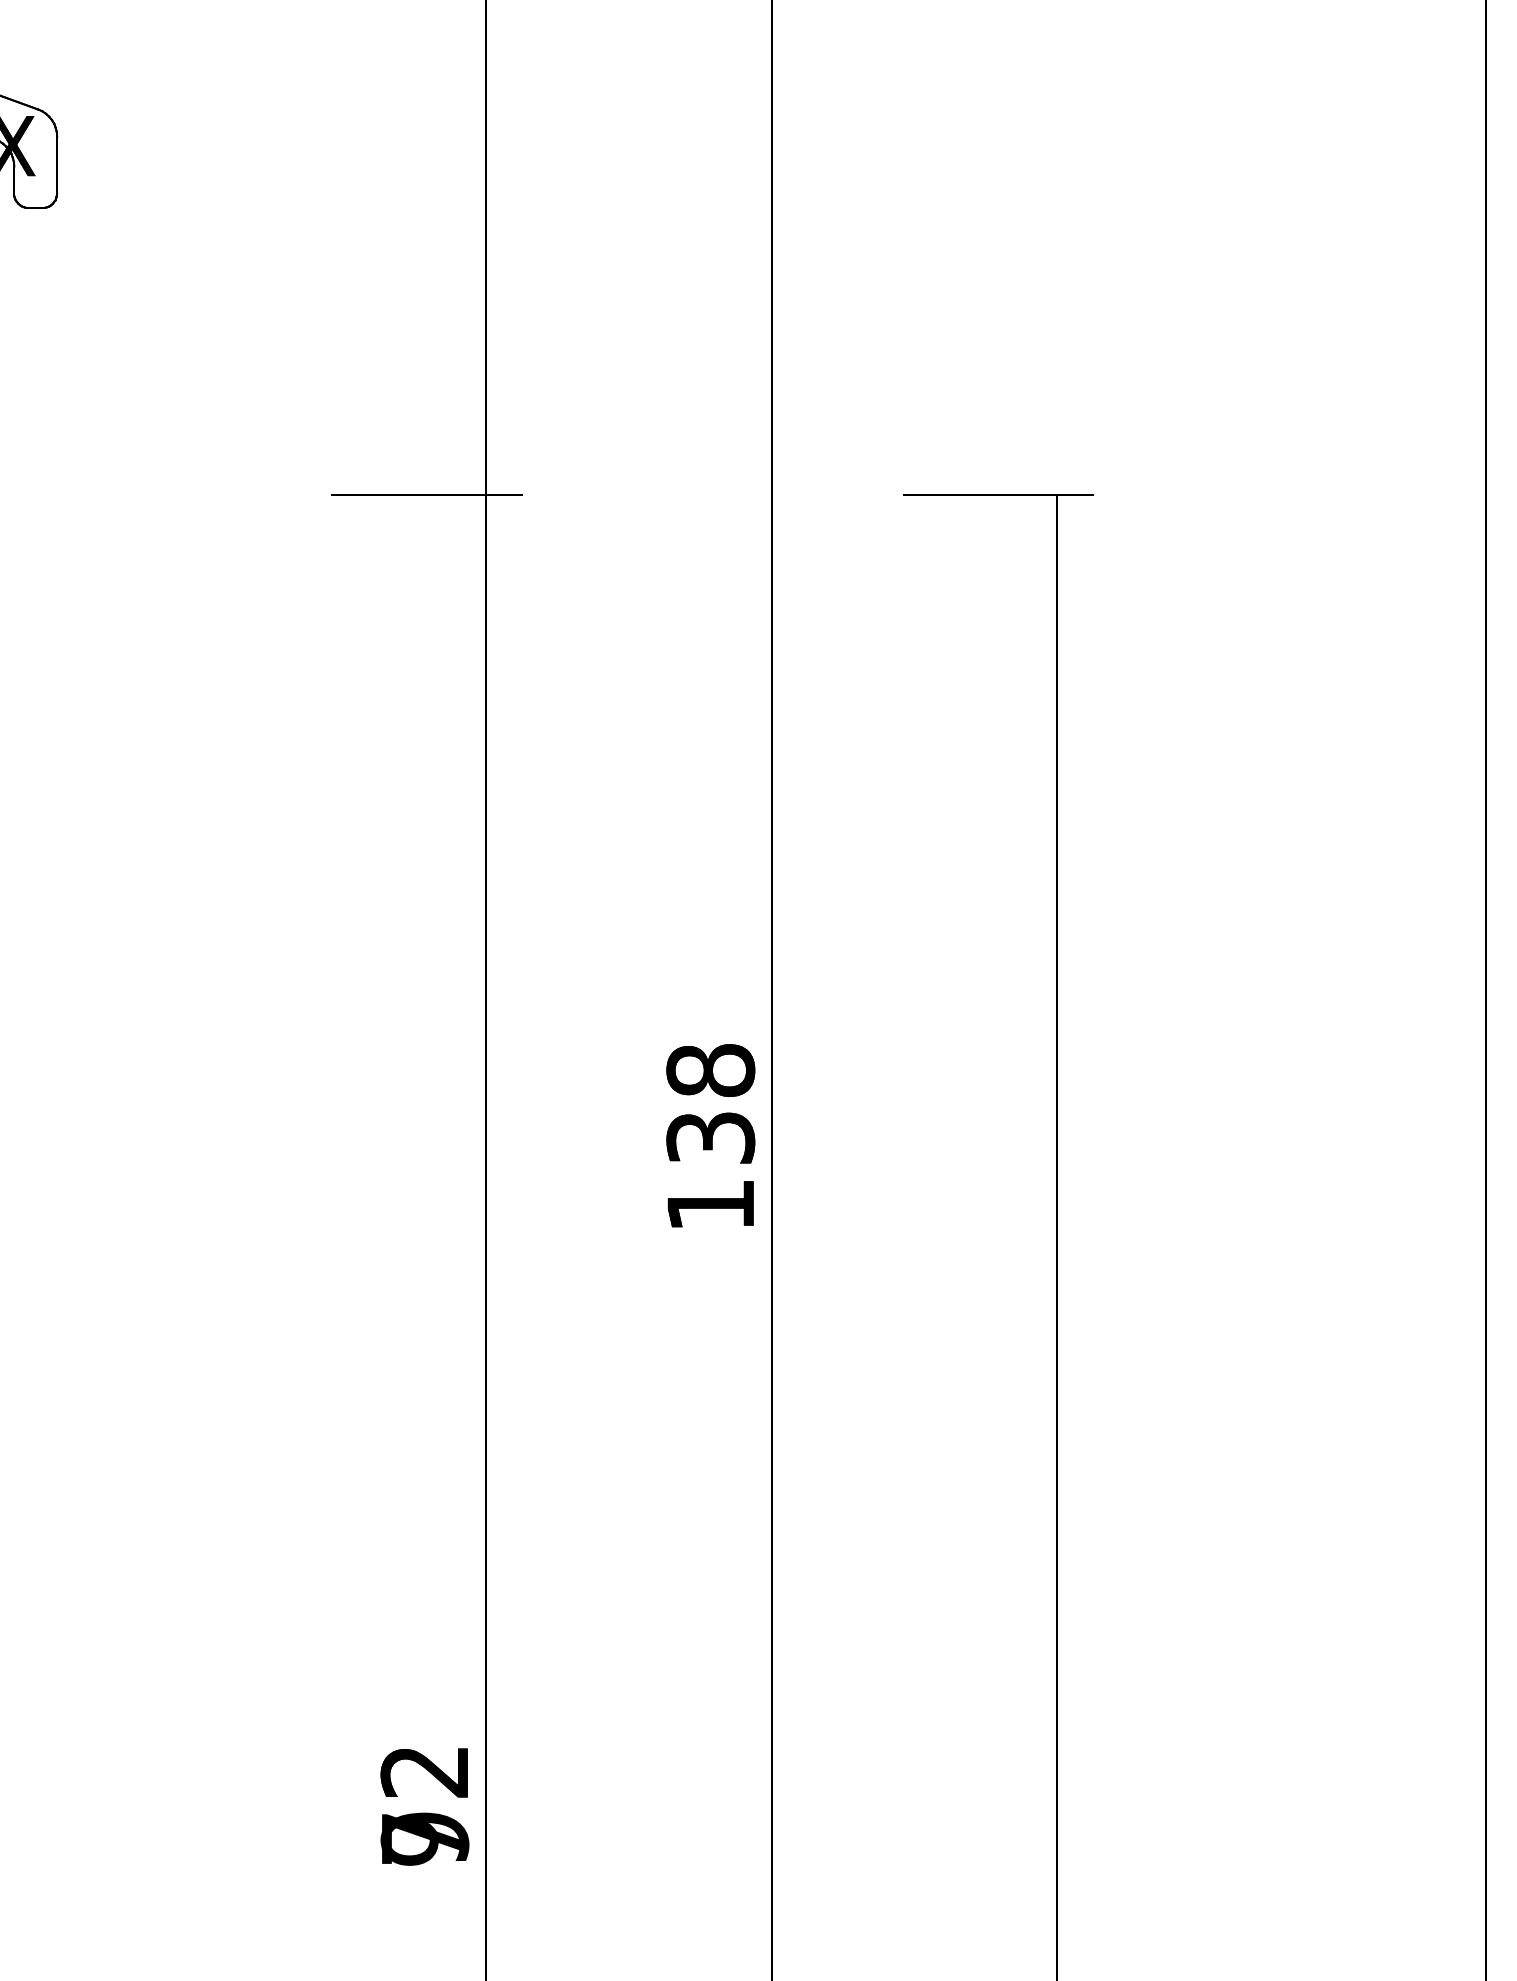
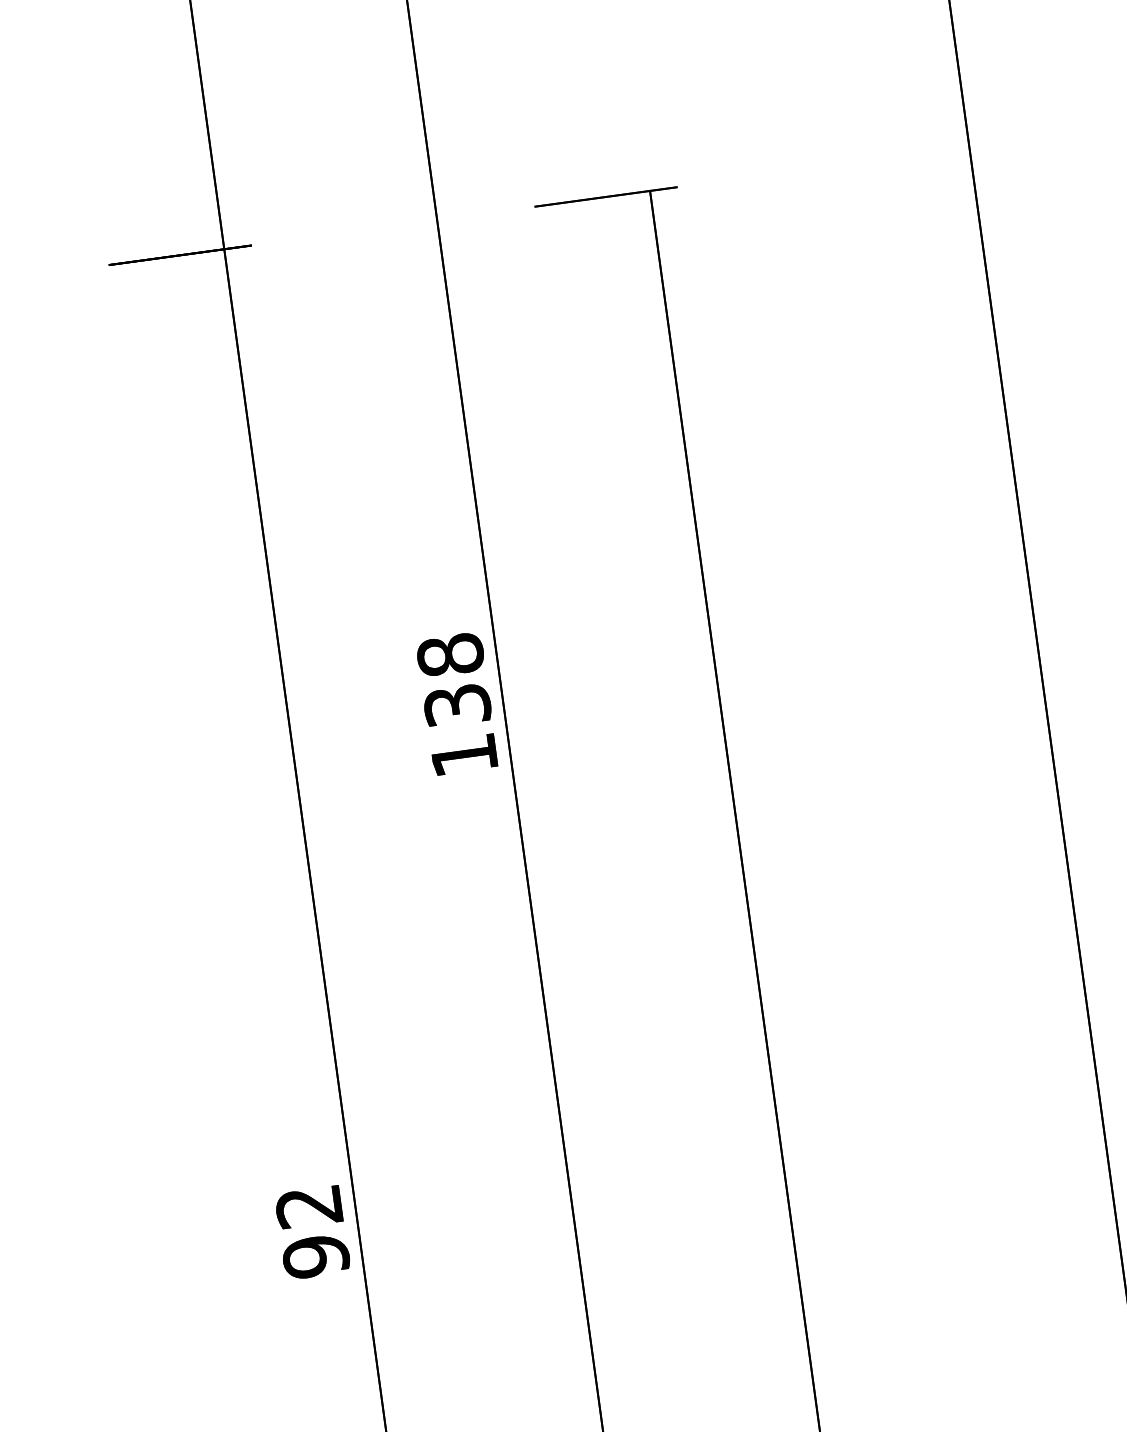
text: (424, 1838) -> (315, 1256), 72 -> 92

